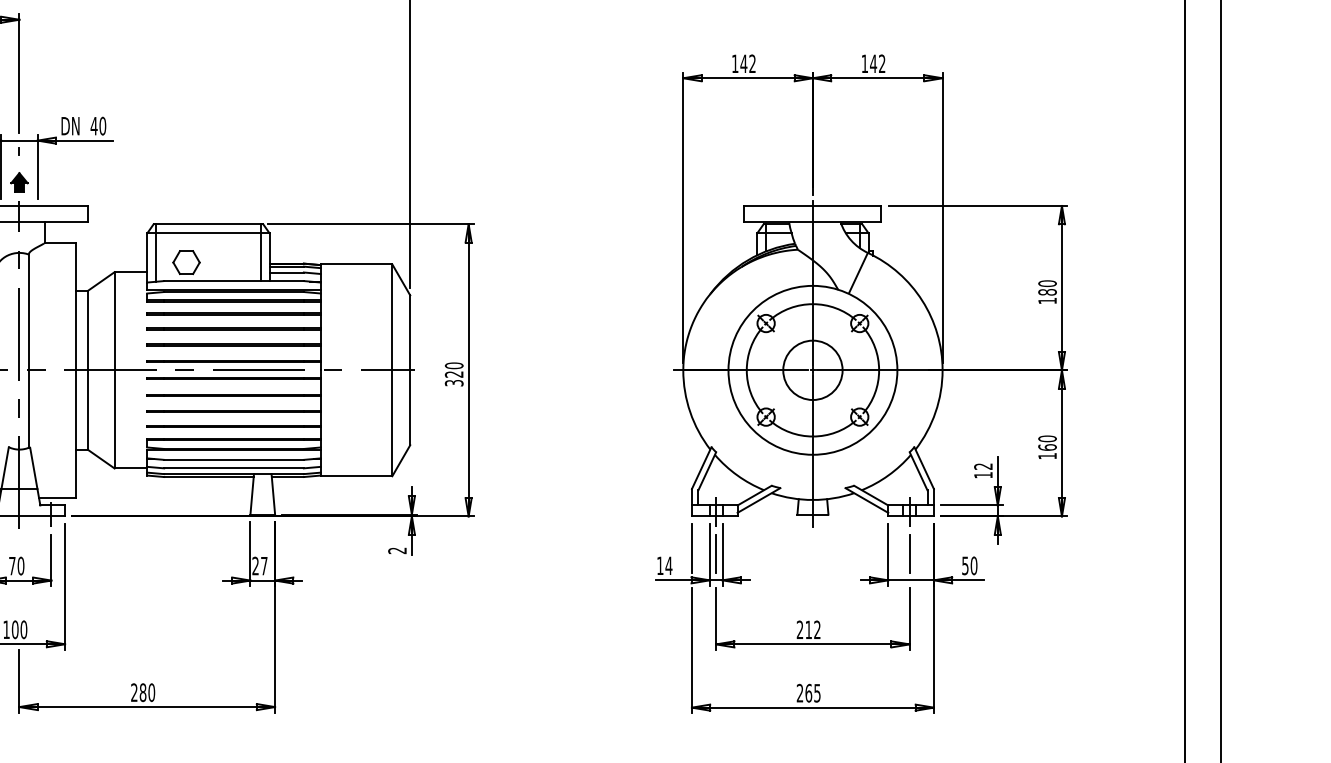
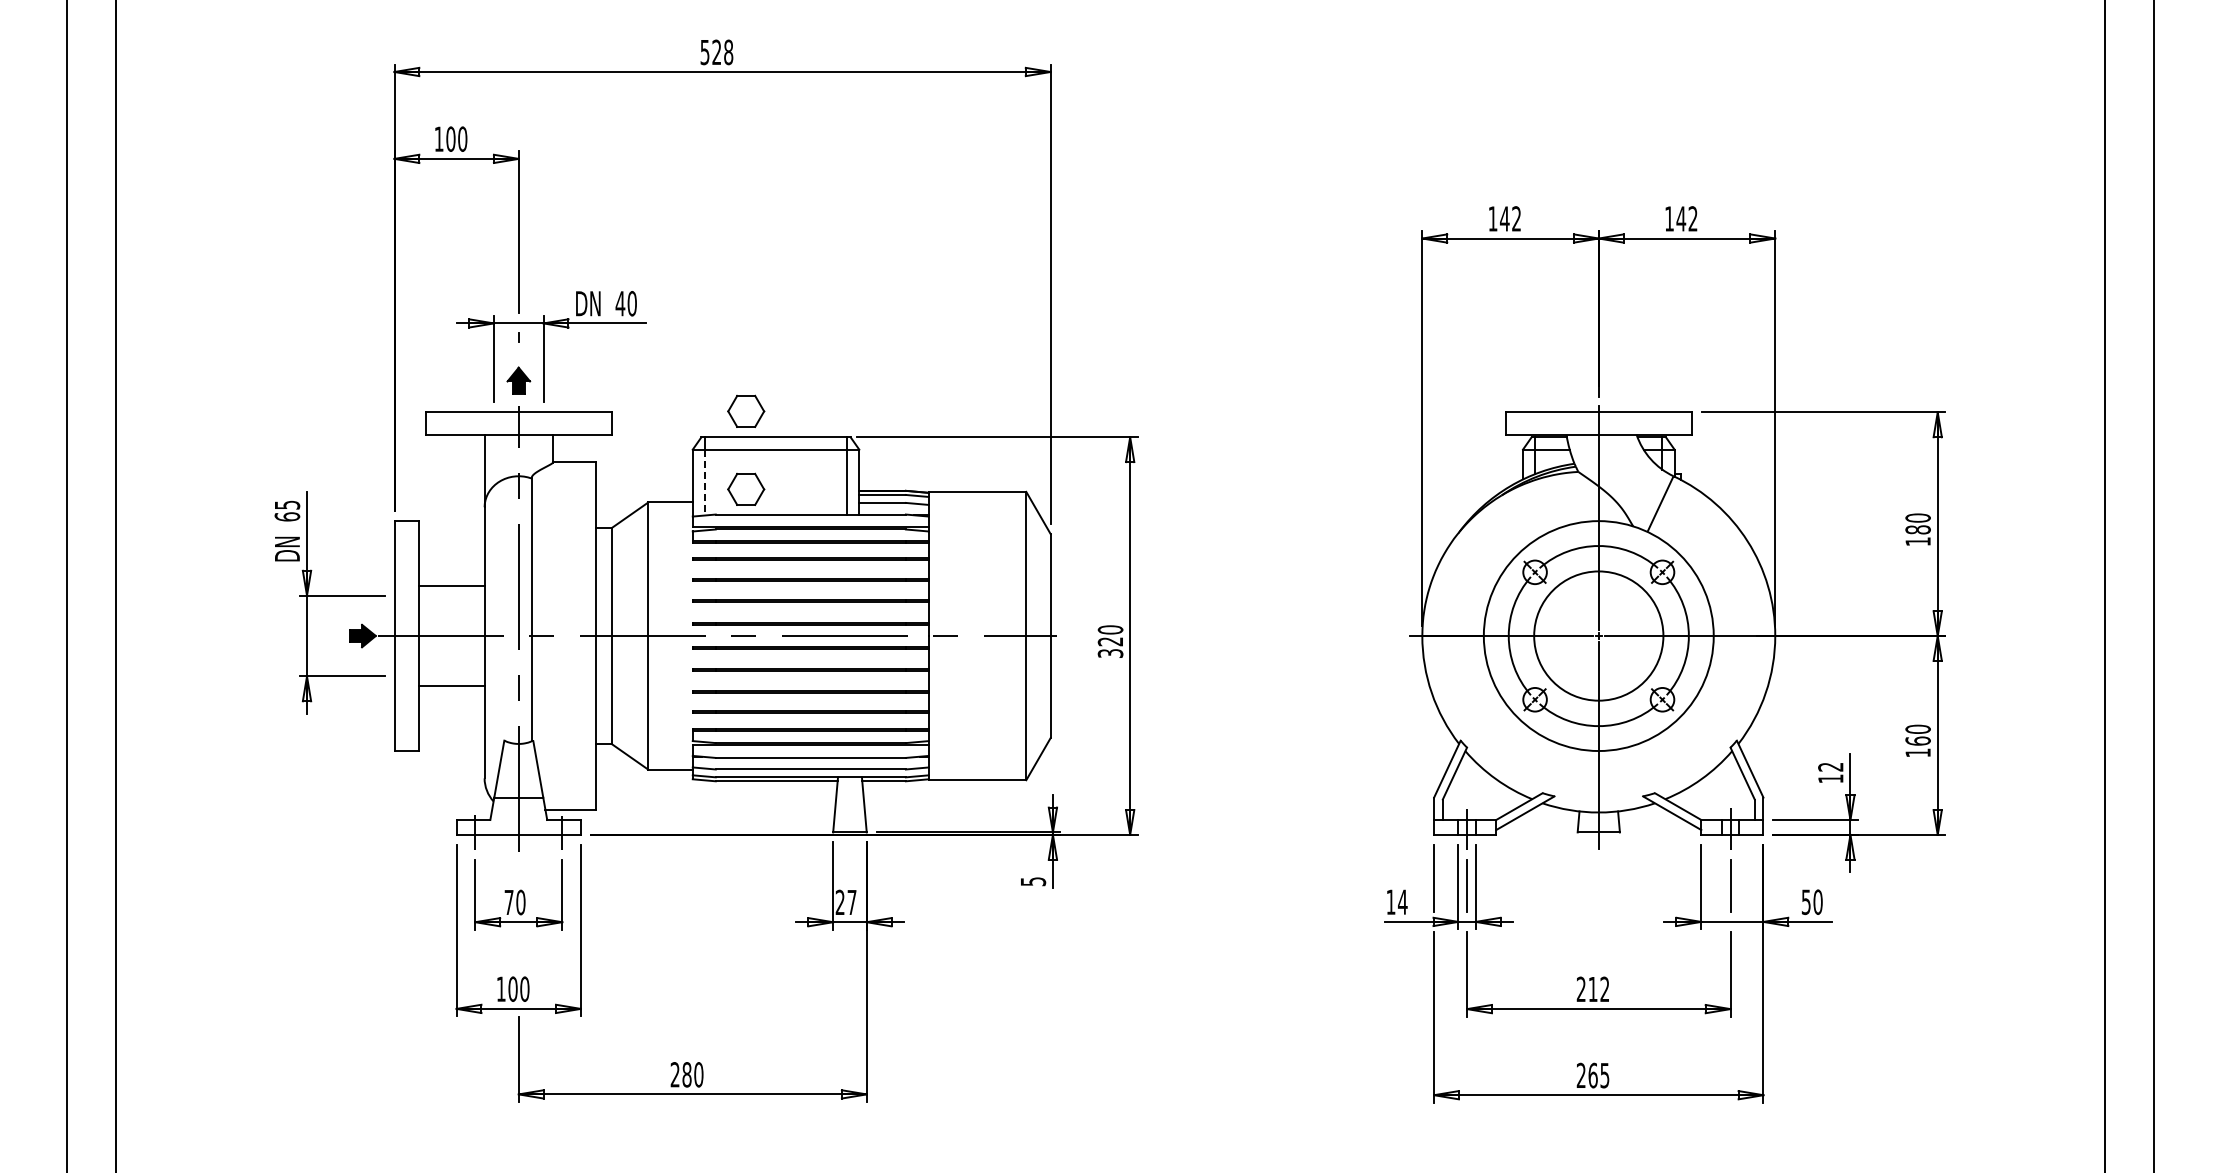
part: (186, 204) -> (746, 410), added
line: (156, 257) -> (705, 482), solid -> dashed
circle: (812, 369) -> (1598, 635), size x1.6
text: (397, 550) -> (1033, 881), 2 -> 5

